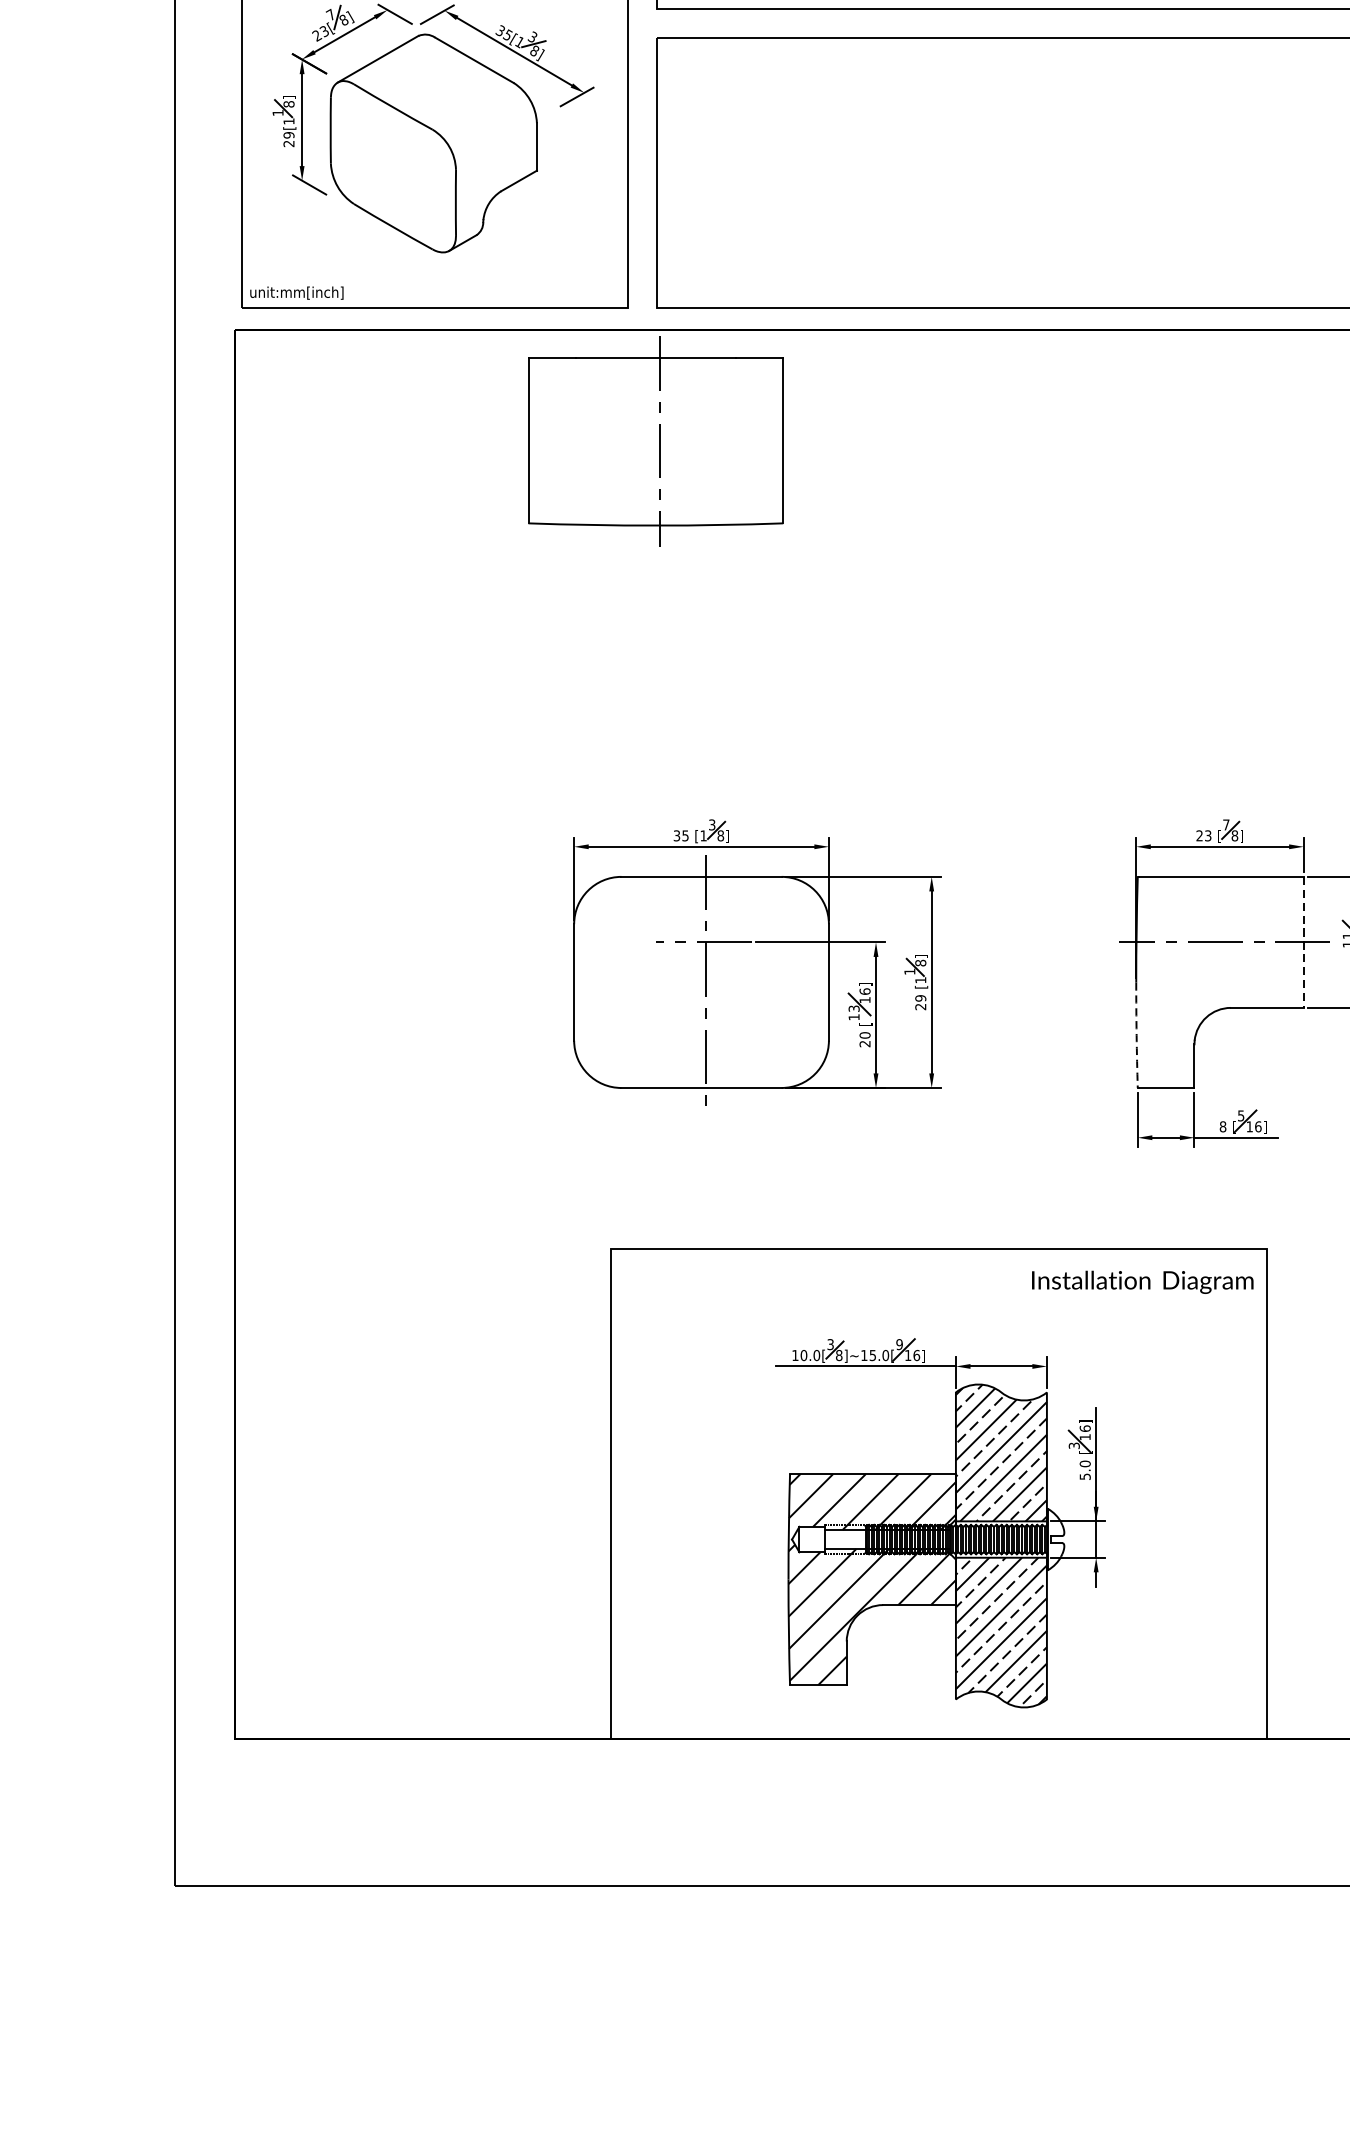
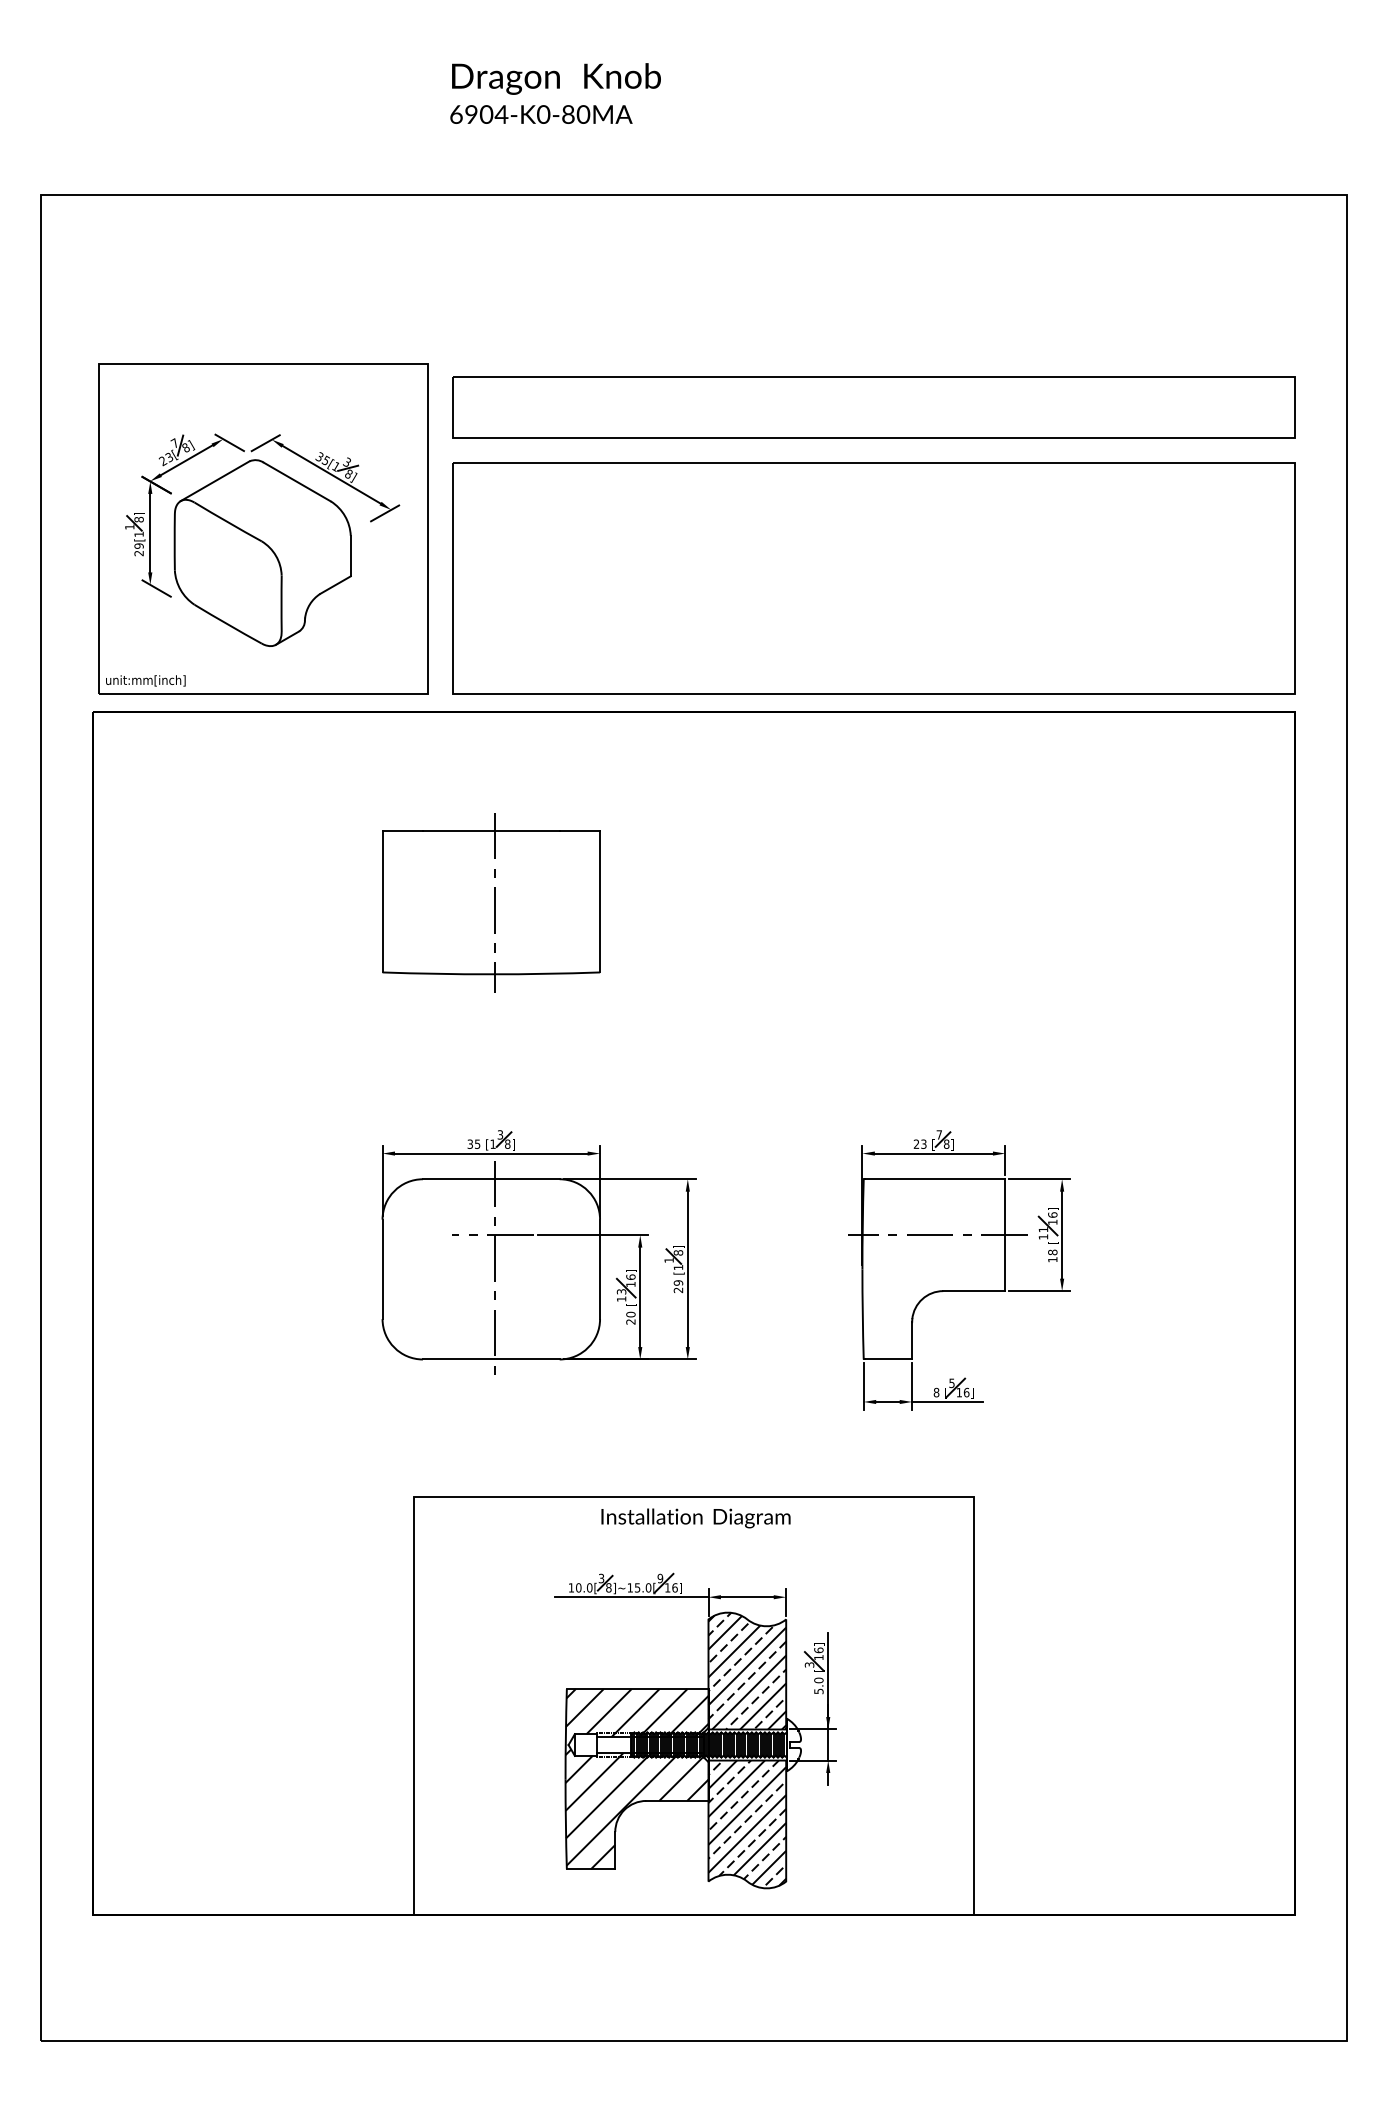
part: (656, 441) -> (491, 902), moved
line: (1303, 942) -> (1005, 1235), dashed -> solid
arc: (1136, 1035) -> (862, 1314), dashed -> solid
text: (1142, 1282) -> (695, 1518), moved

